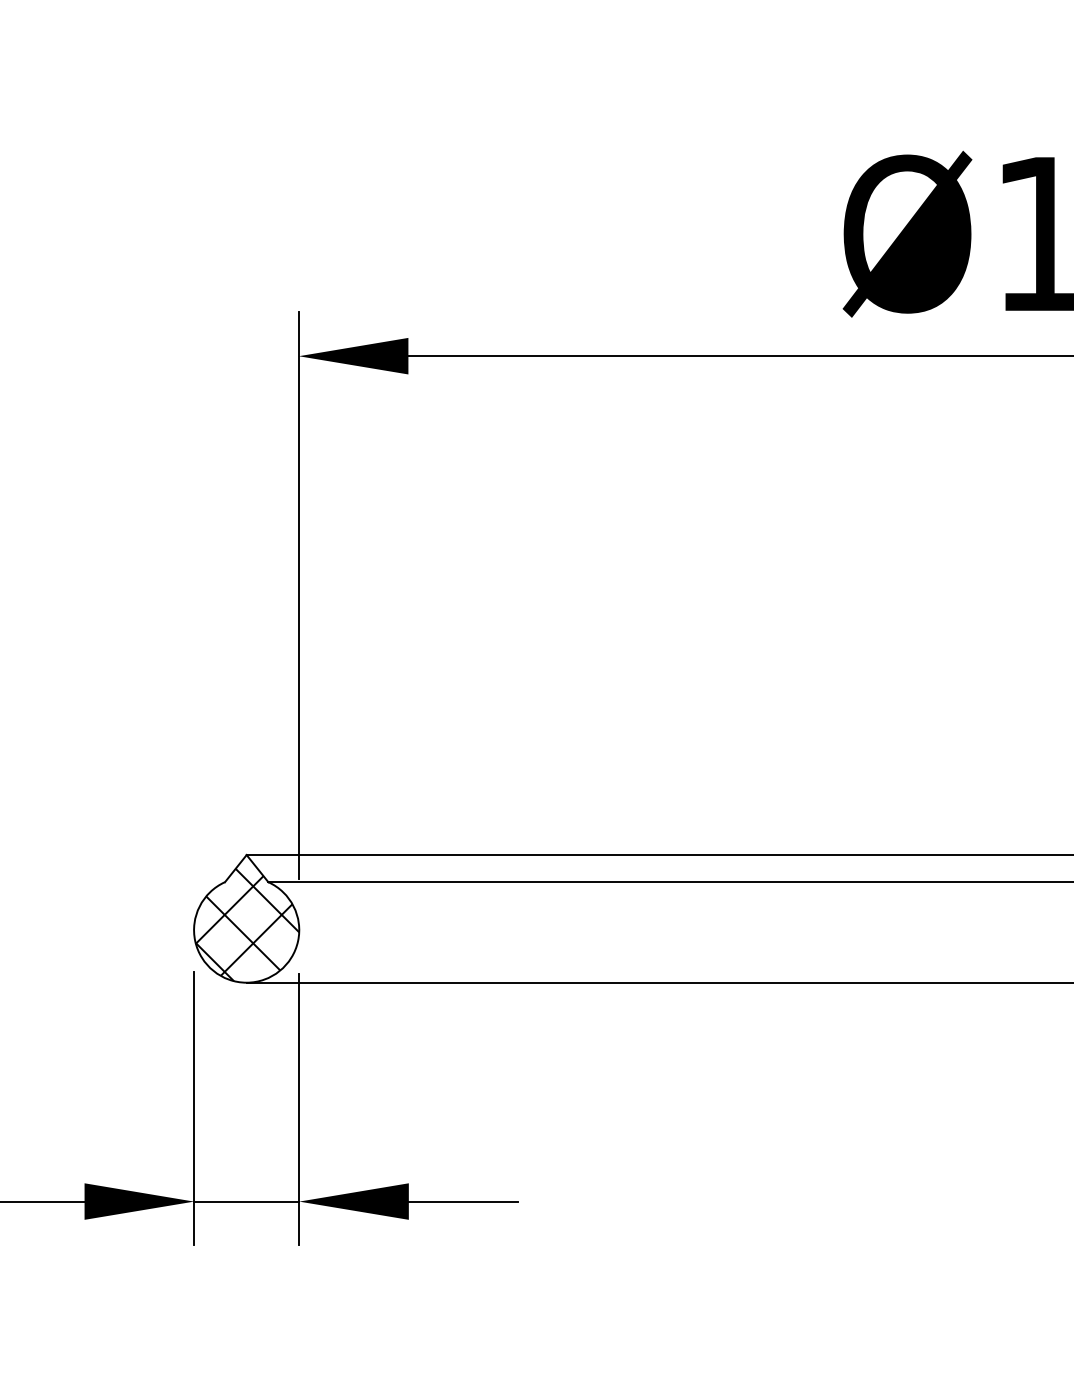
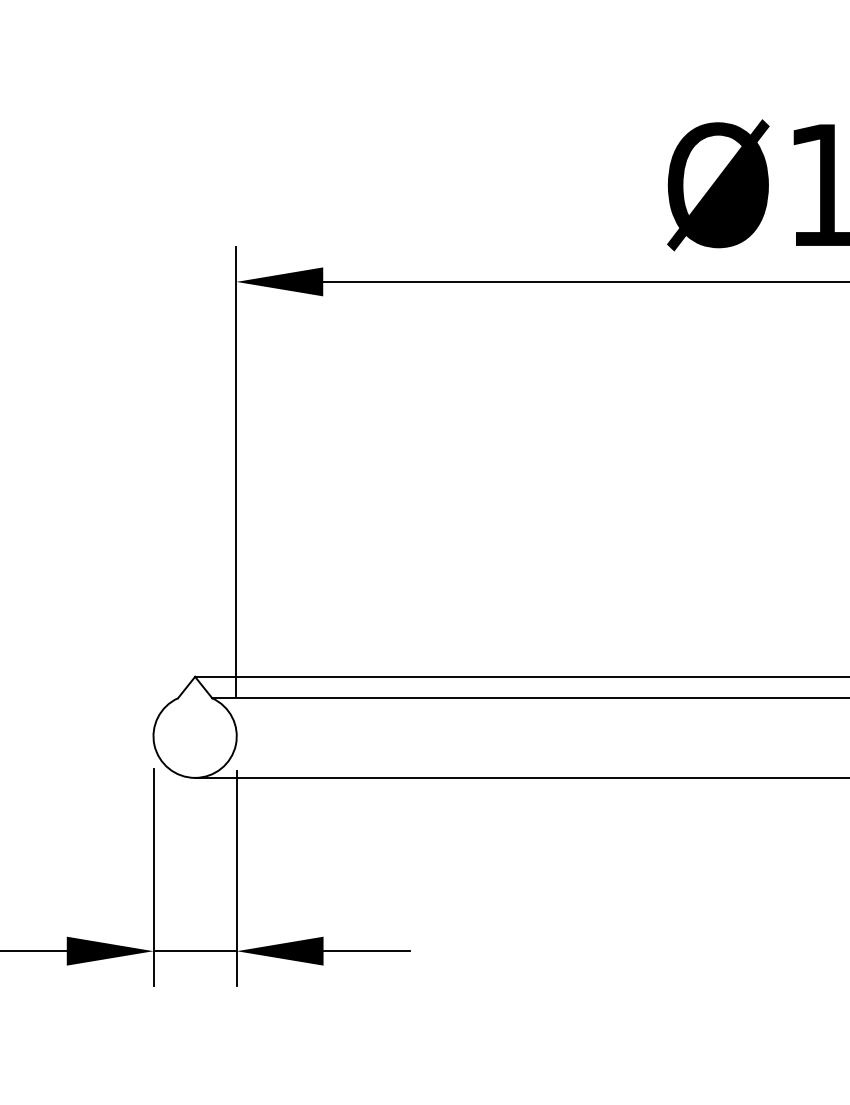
hatch: (247, 924) -> (195, 731), removed

